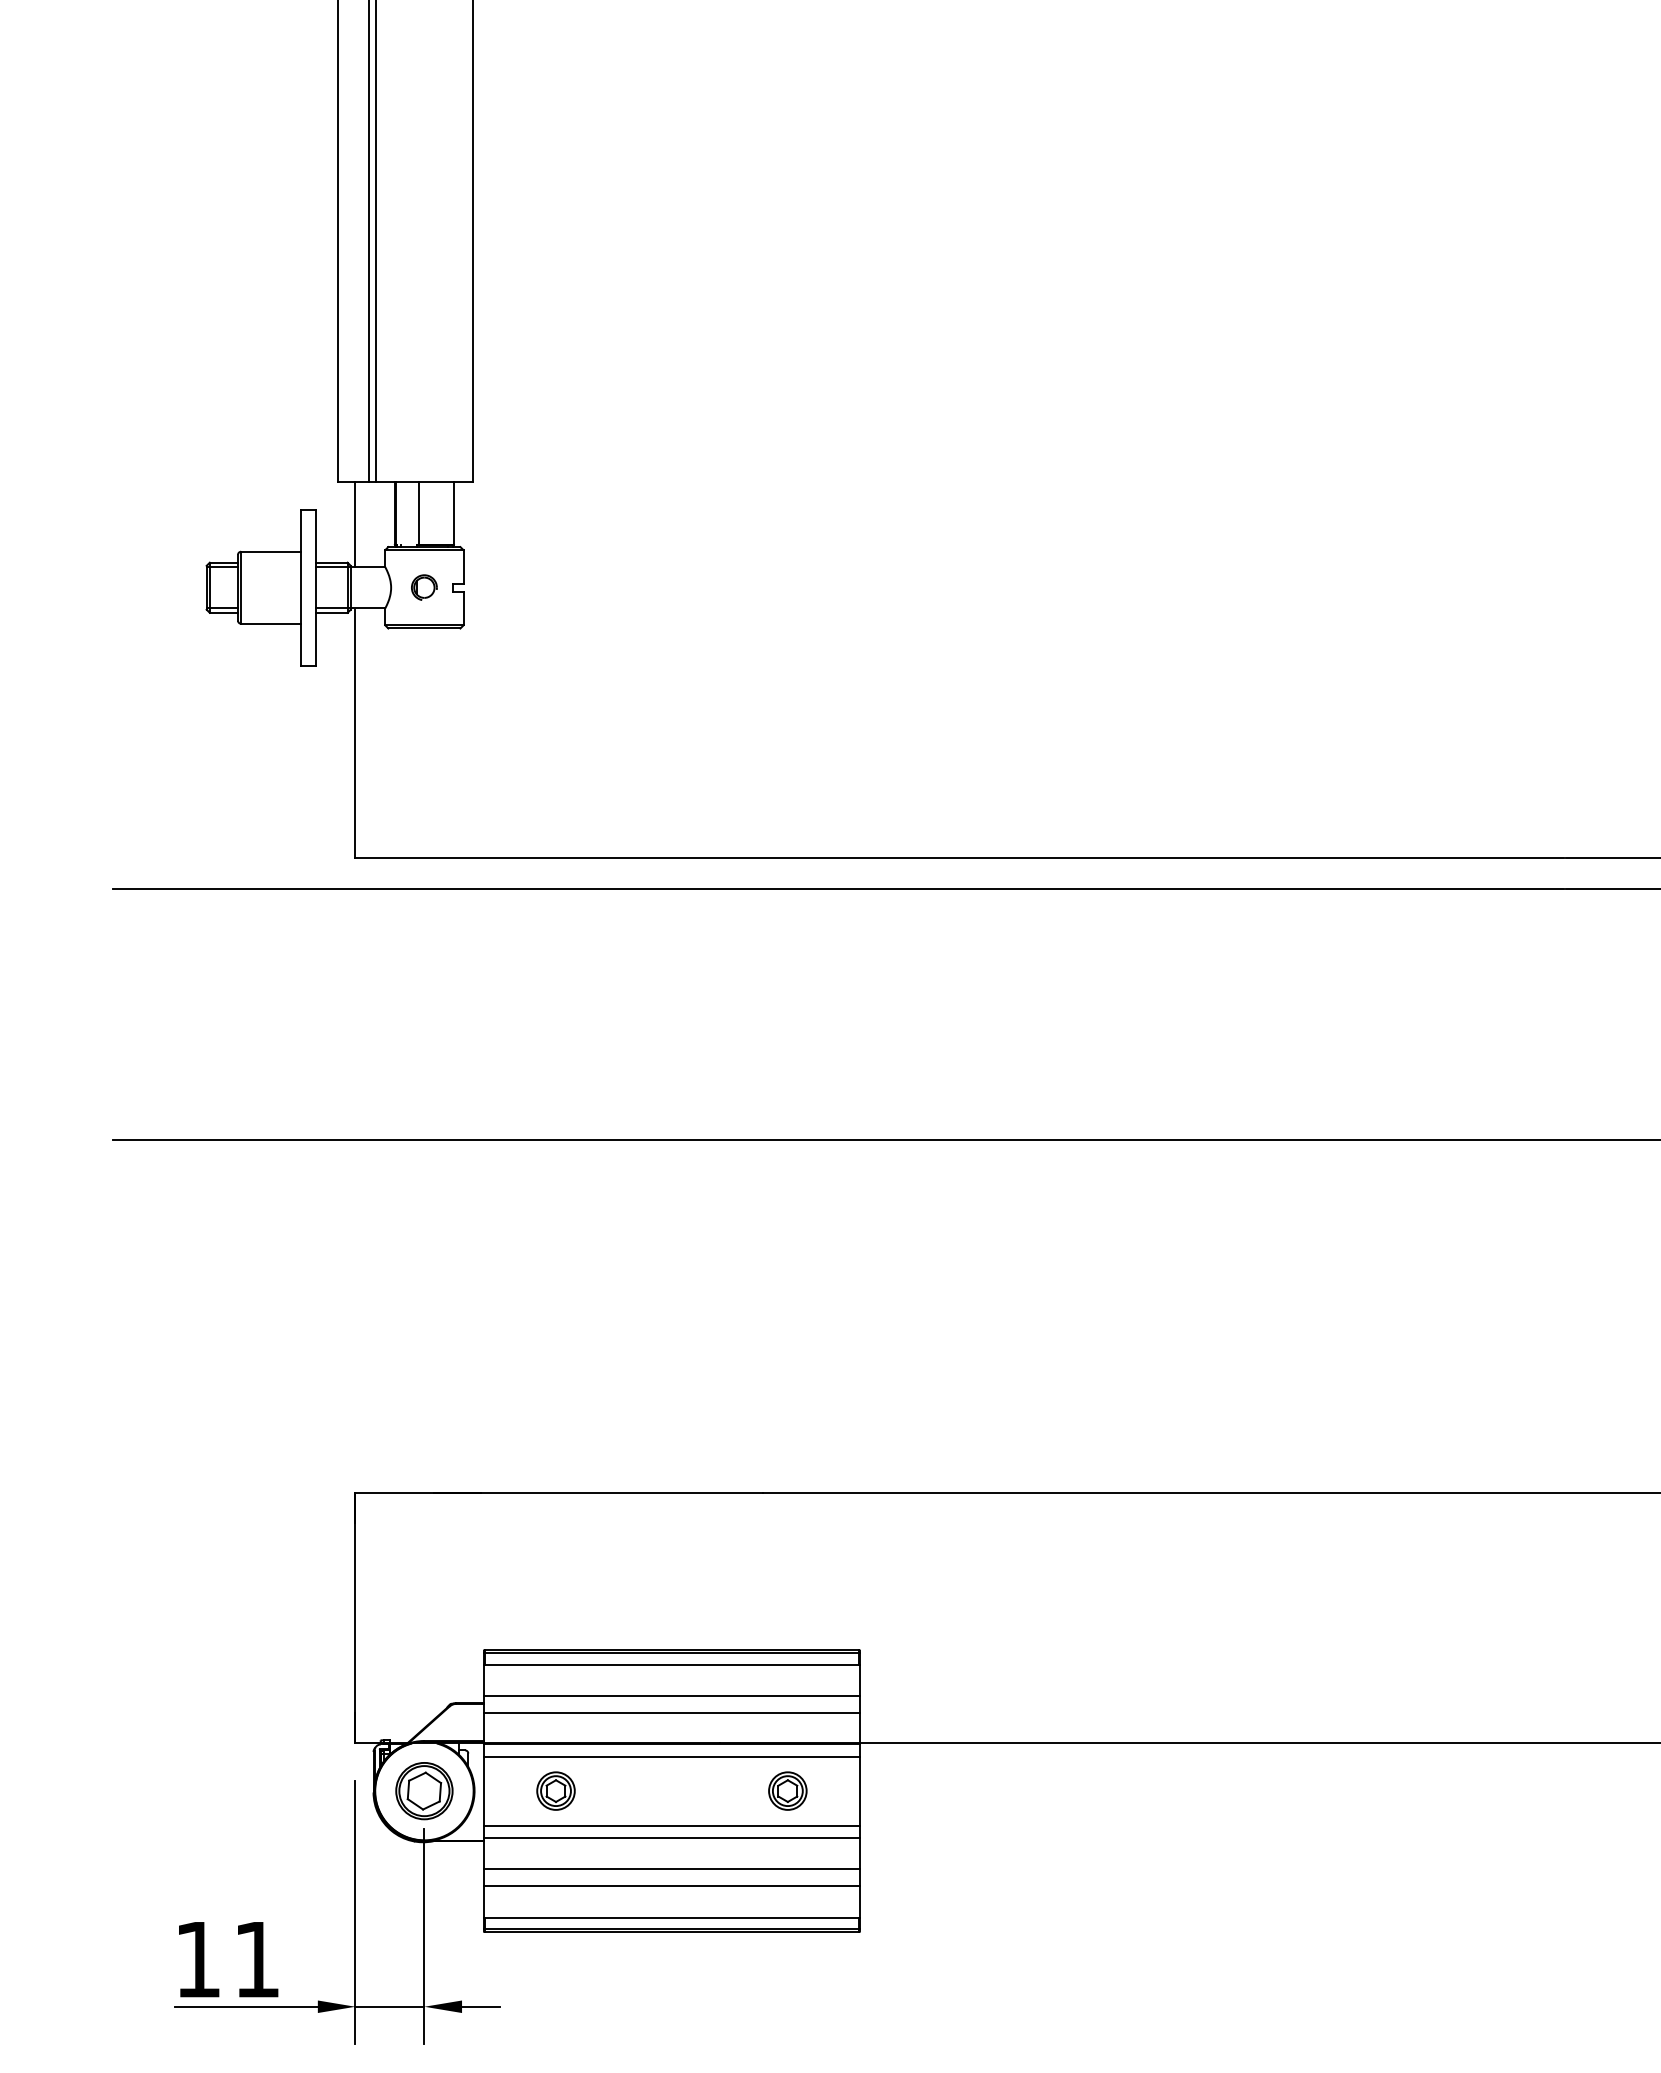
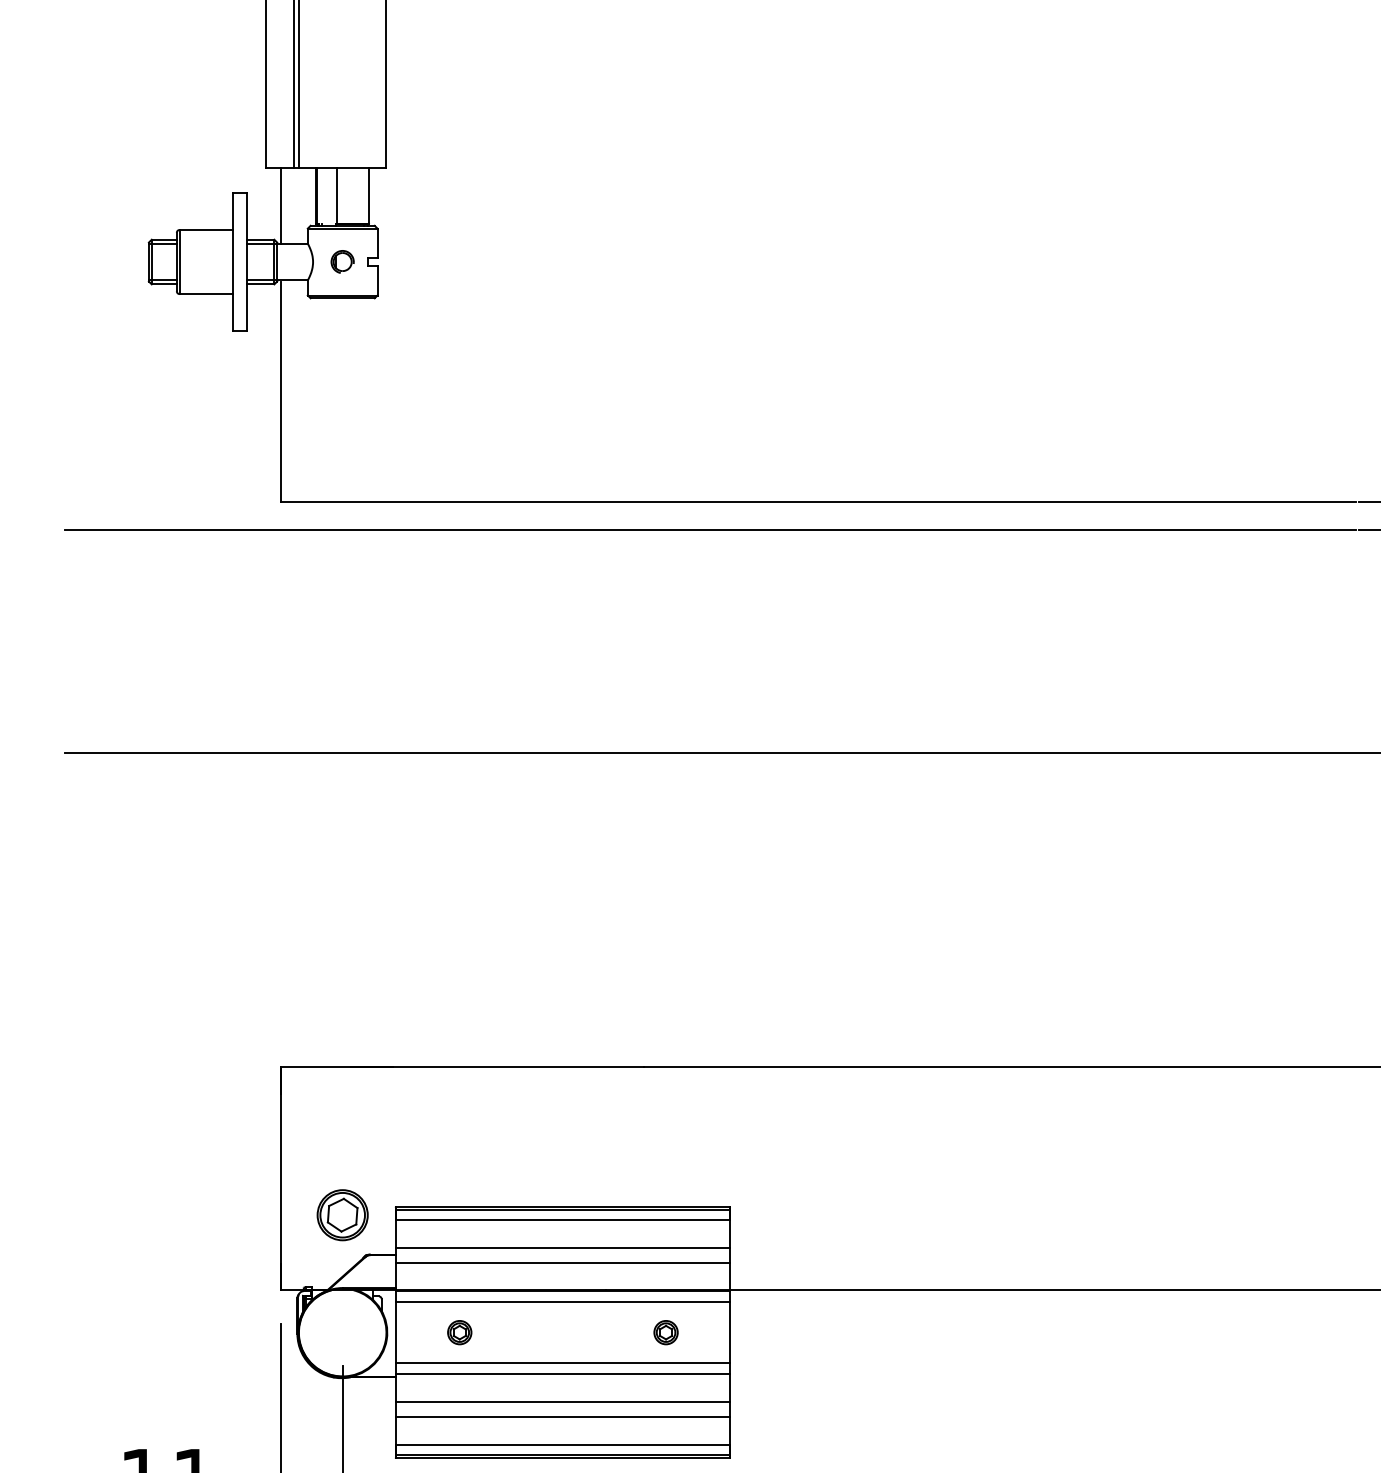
part: (555, 1790) -> (459, 1332), size x0.7
part: (787, 1790) -> (665, 1332), size x0.7
part: (424, 1791) -> (342, 1215), moved

